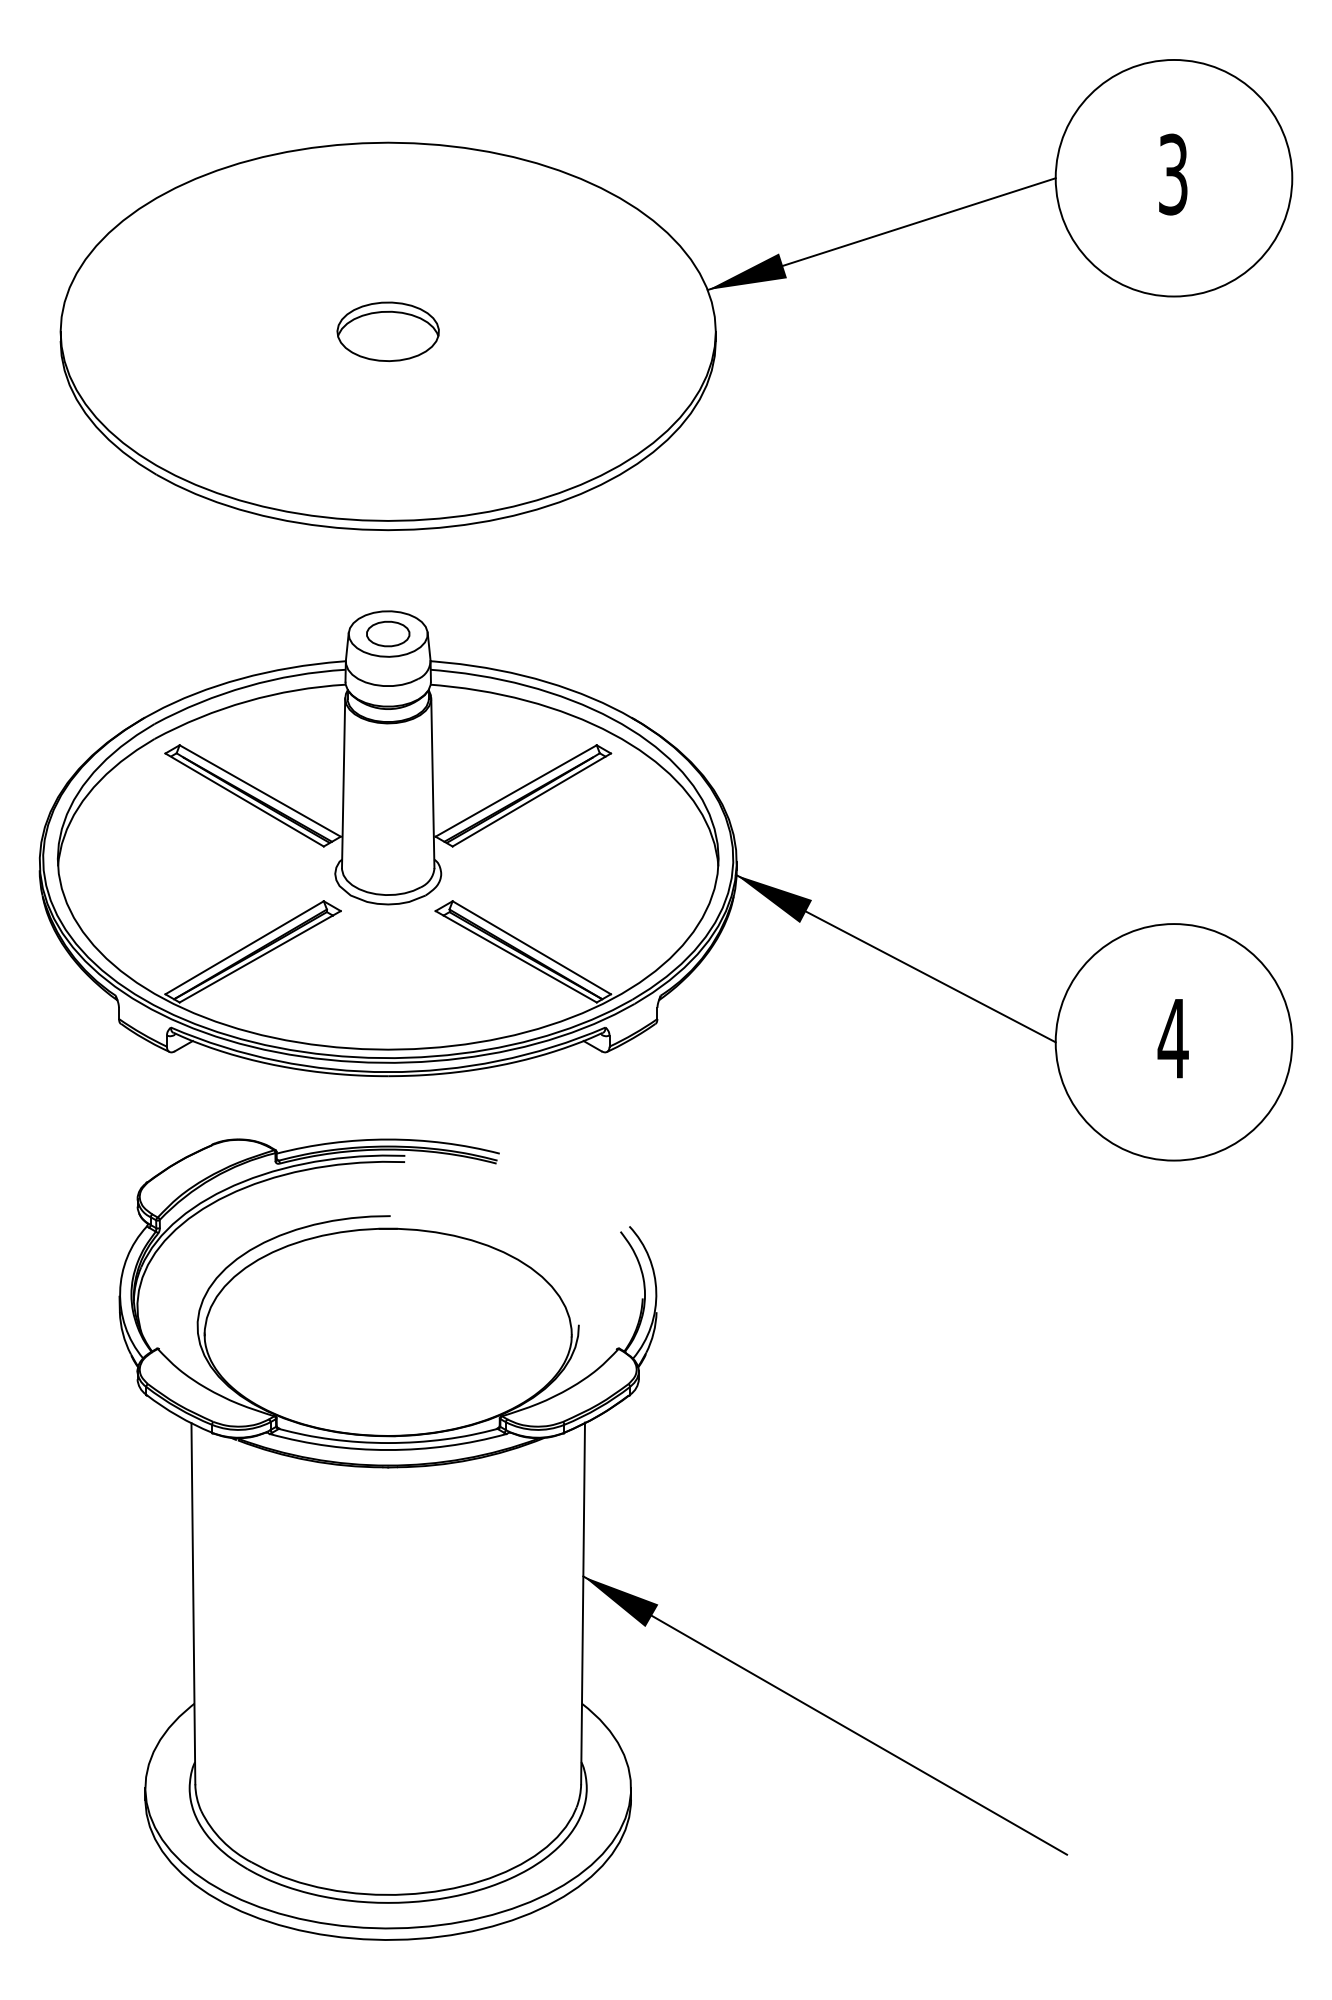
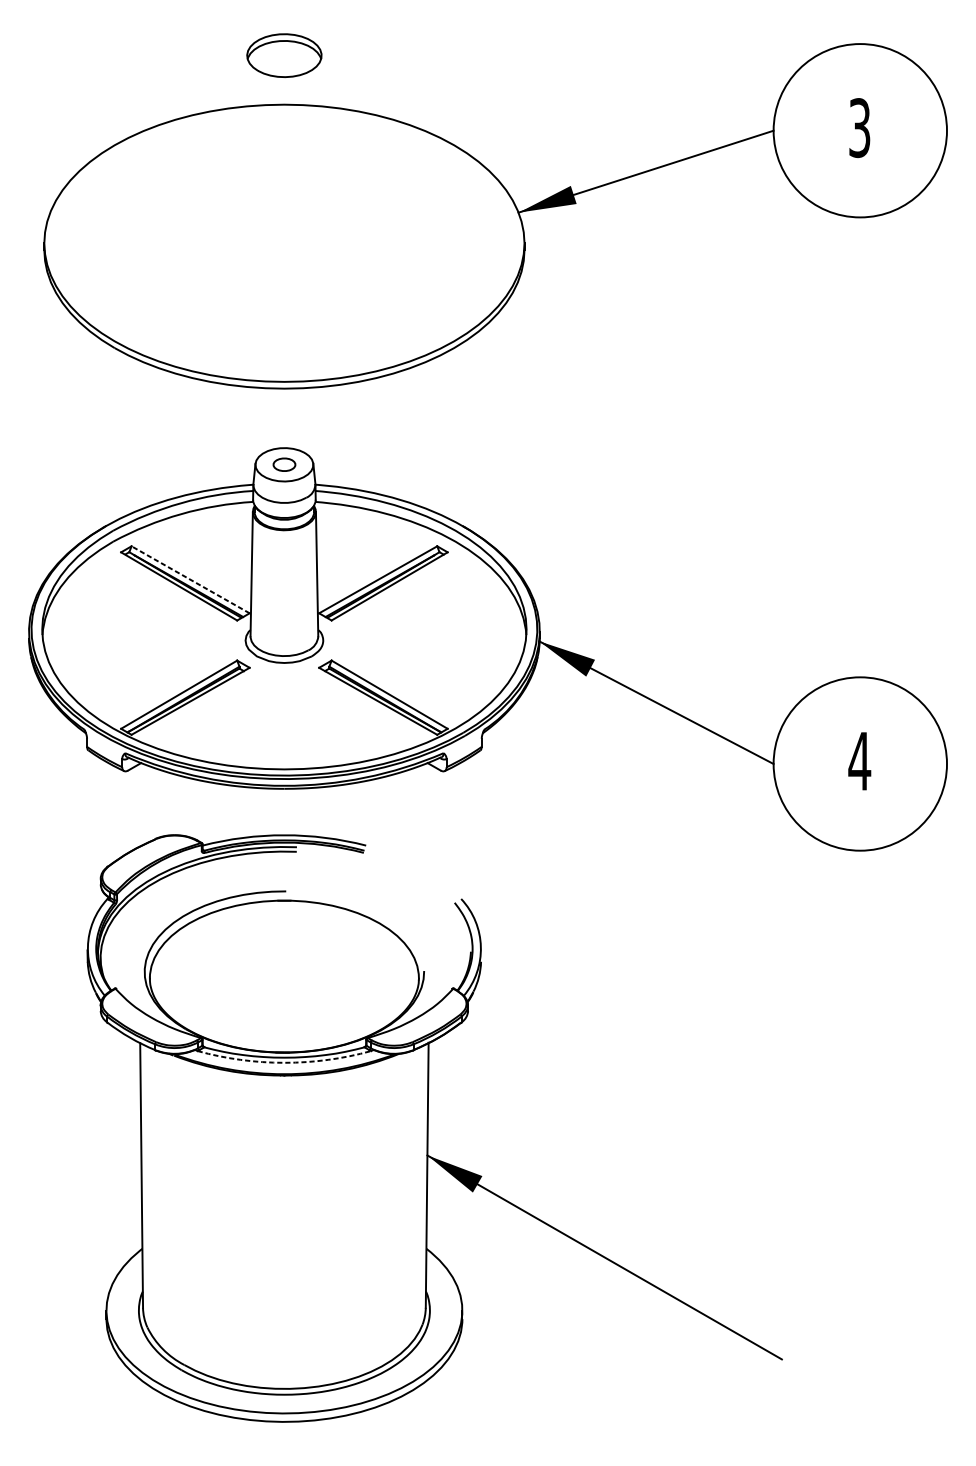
part: (387, 331) -> (283, 55), moved
part: (388, 633) -> (284, 464), size x0.7
line: (260, 790) -> (190, 579), solid -> dashed
arc: (388, 1450) -> (284, 1063), solid -> dashed

